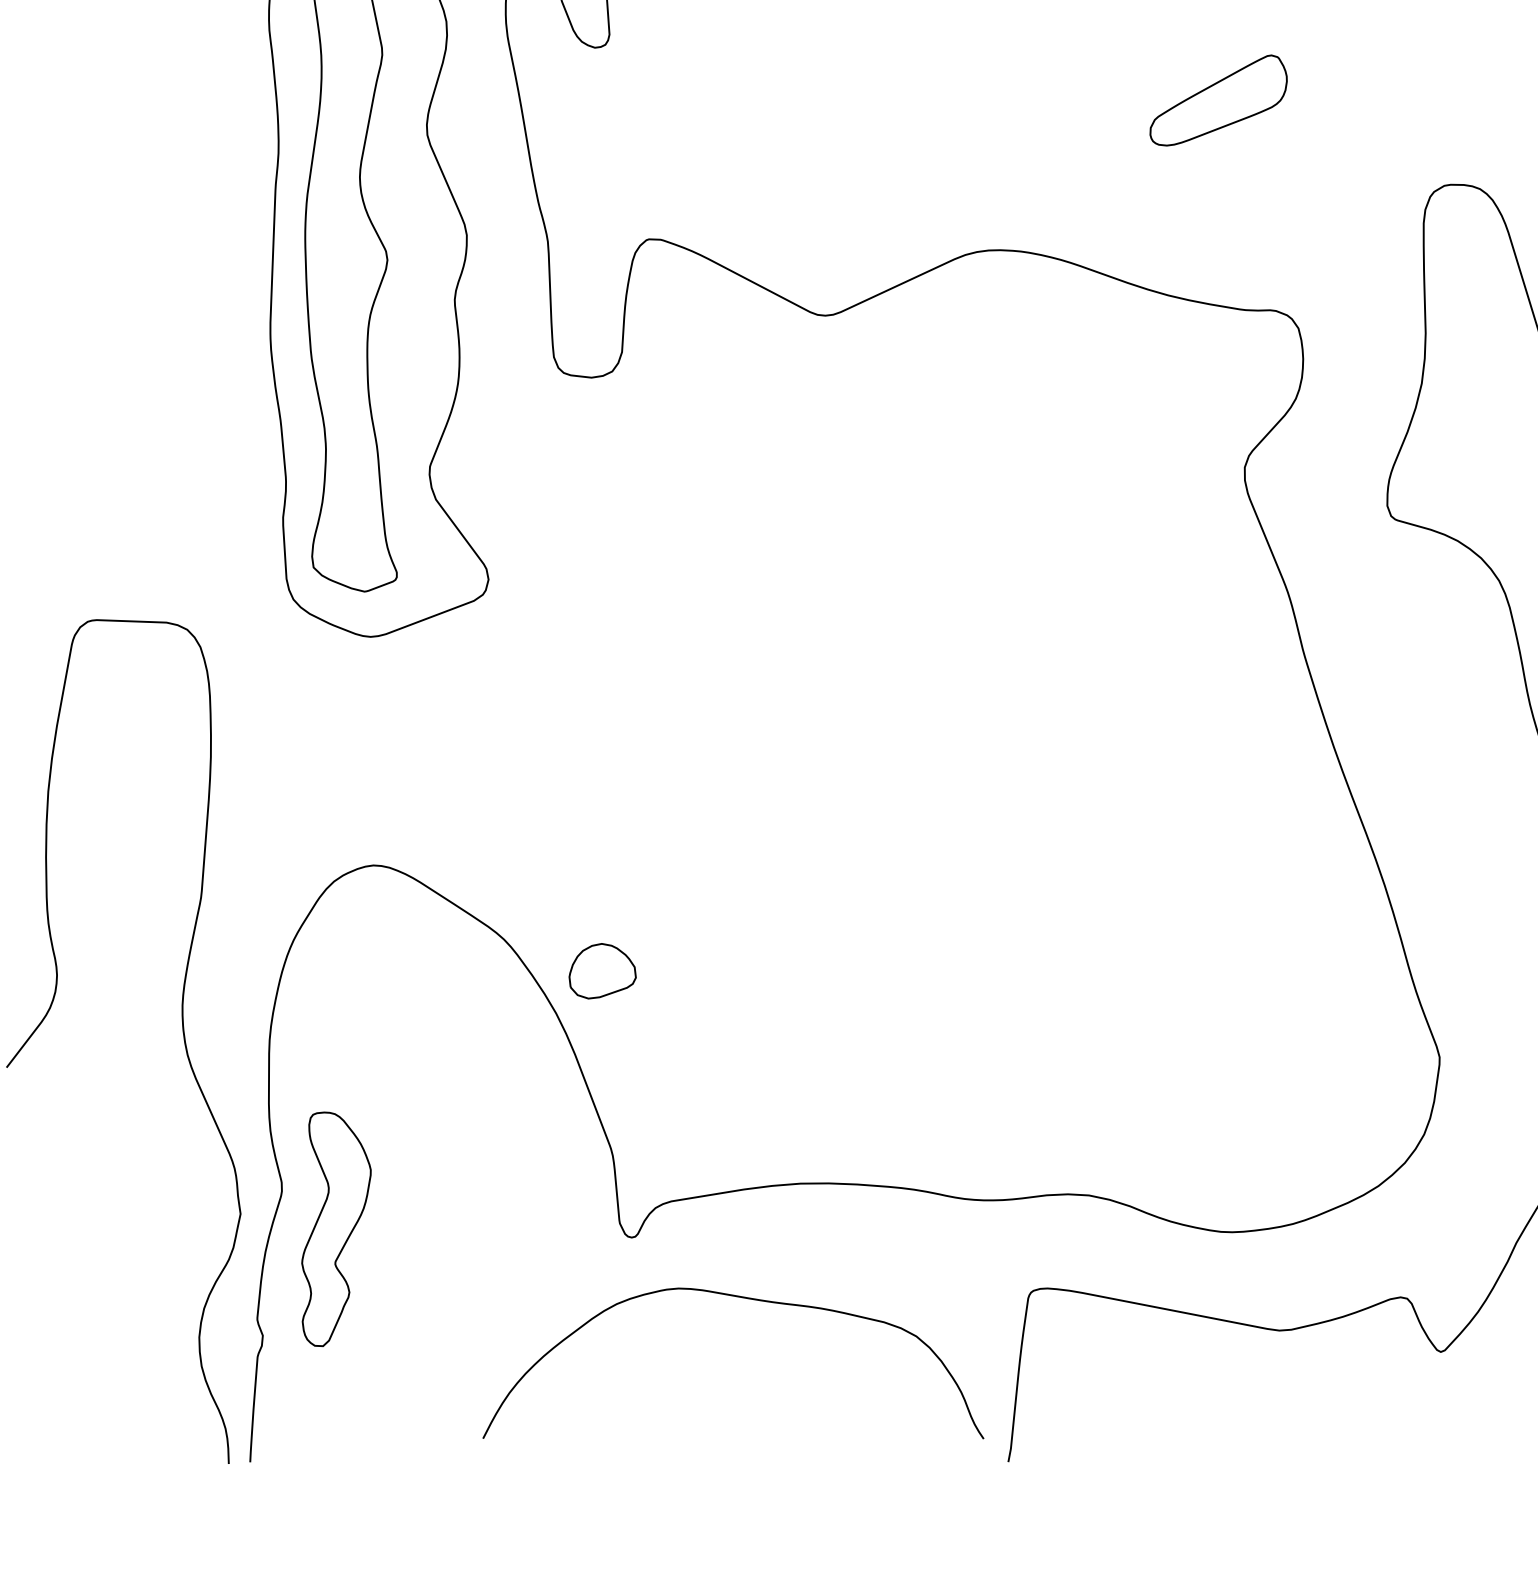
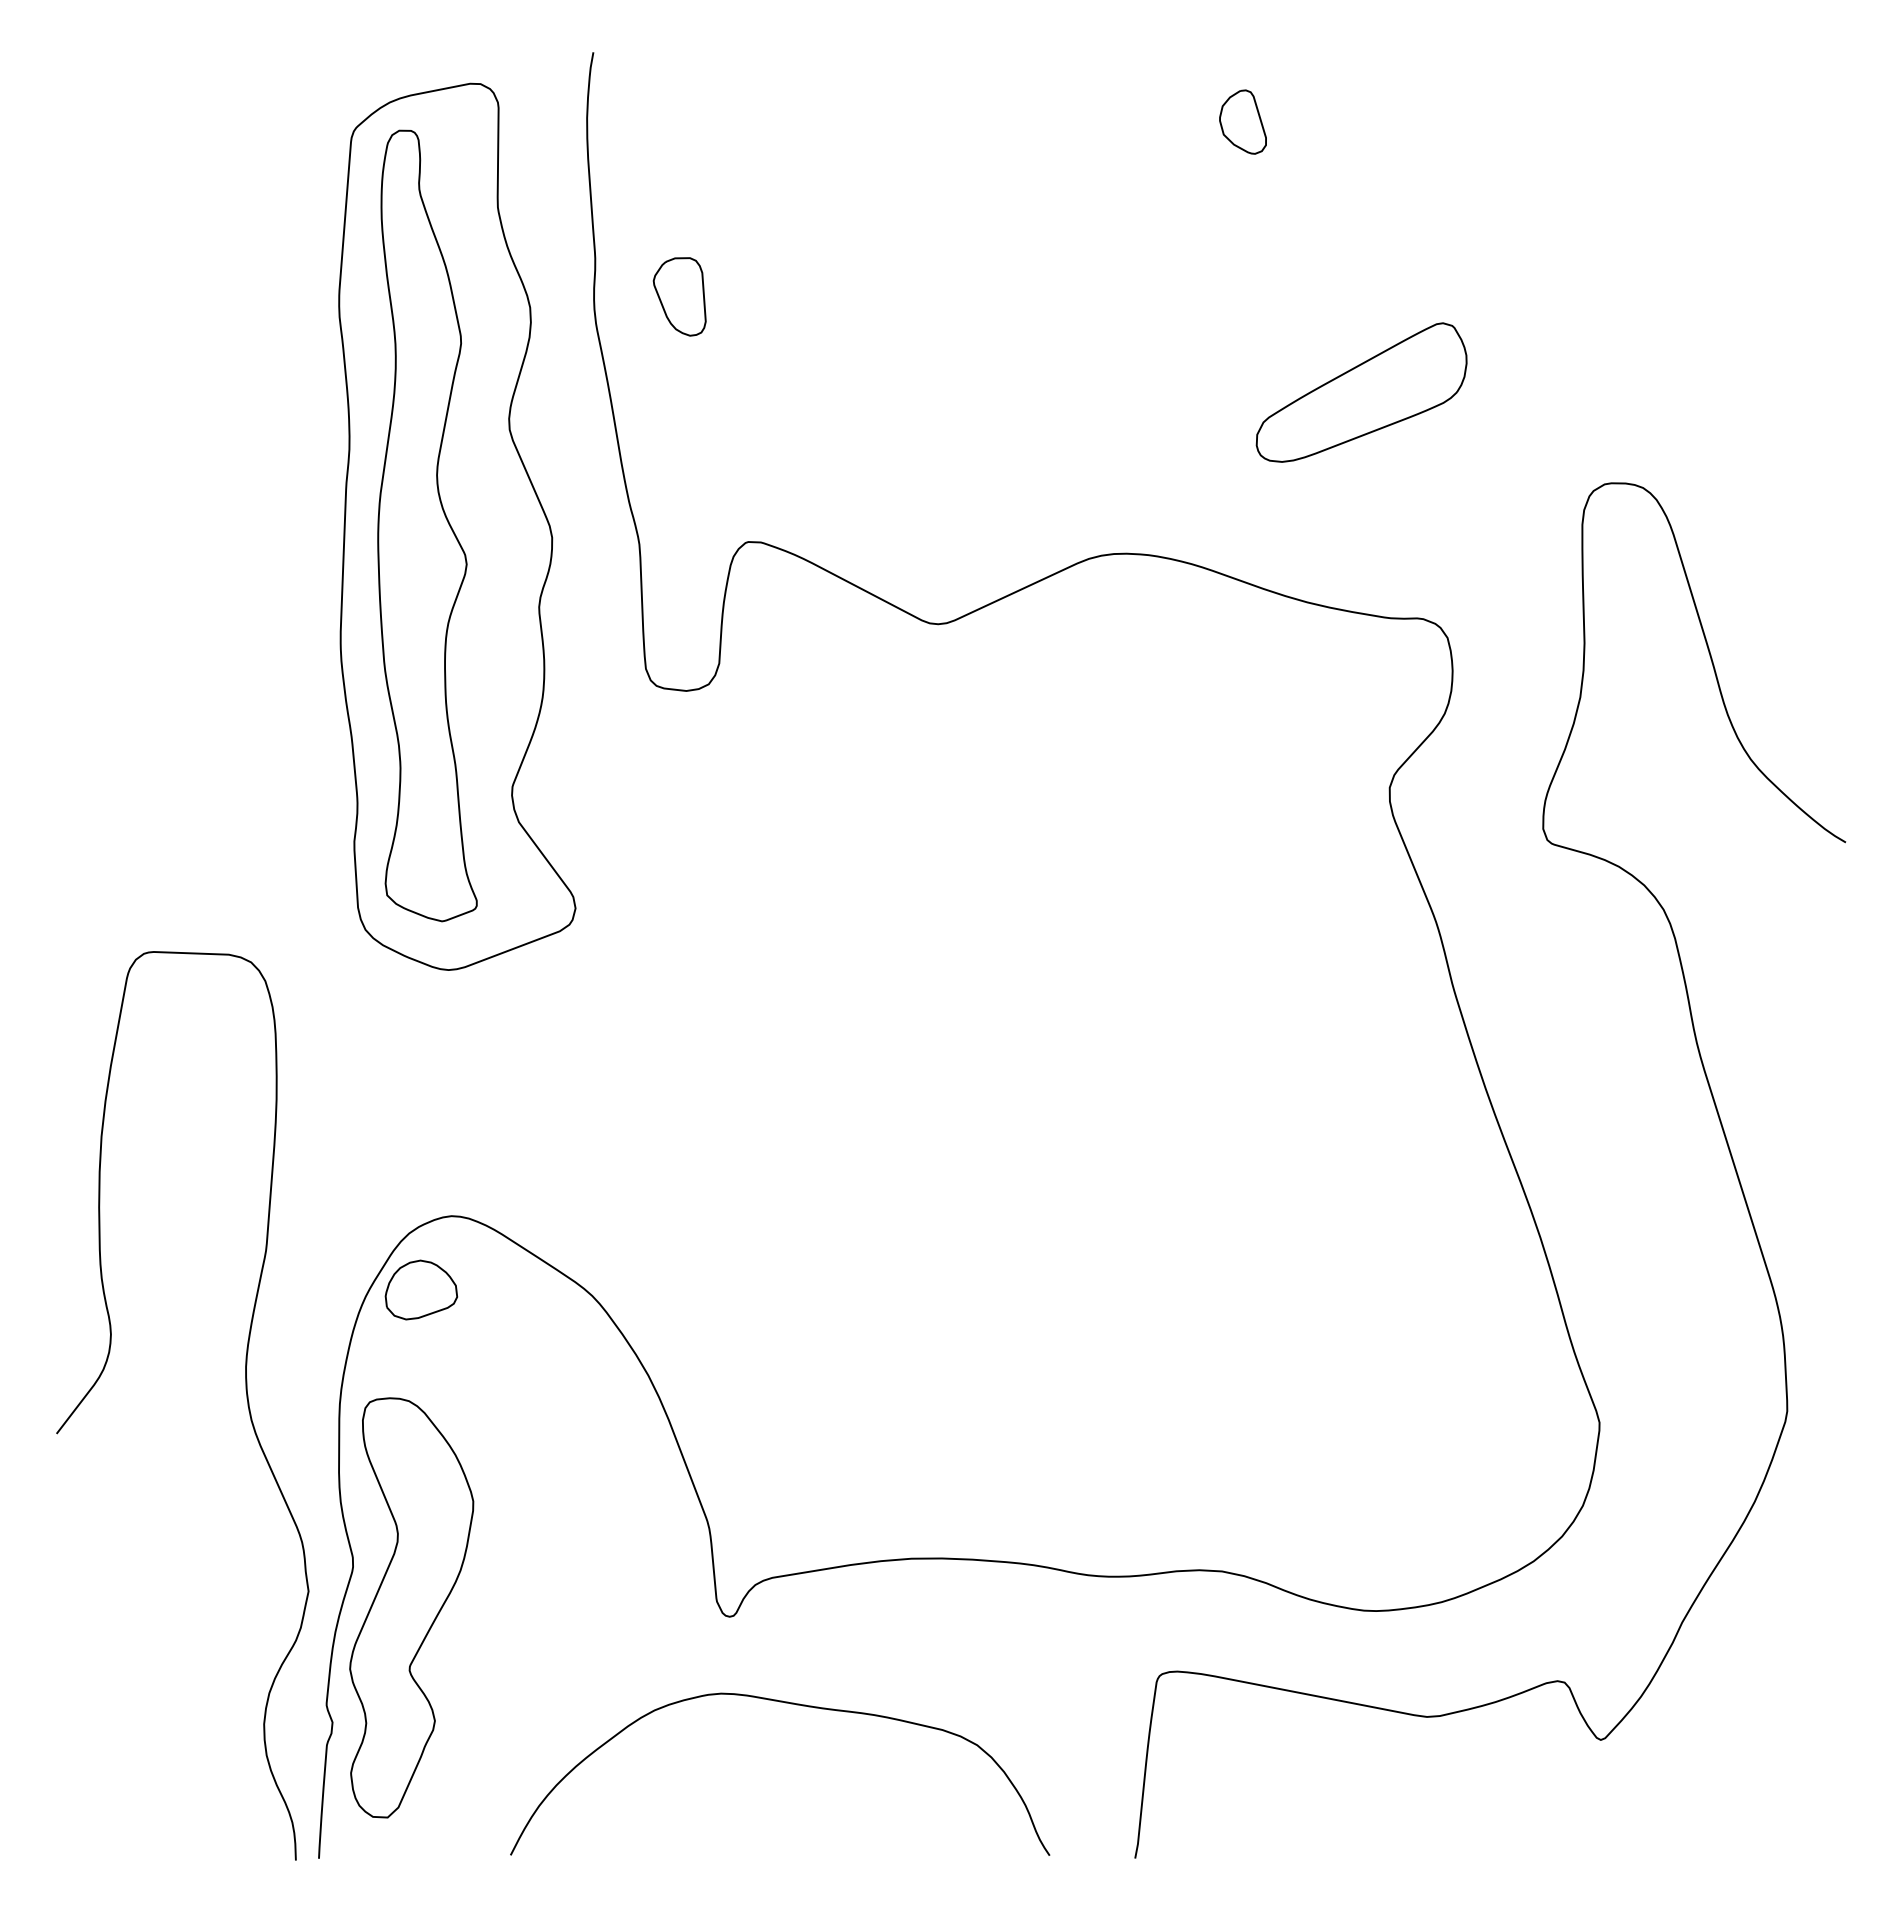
part: (1218, 100) -> (1361, 392), size x1.43
part: (602, 970) -> (421, 1289), moved
part: (336, 1228) -> (411, 1607), size x1.67
curve: (743, 1298) -> (790, 1704), moved

